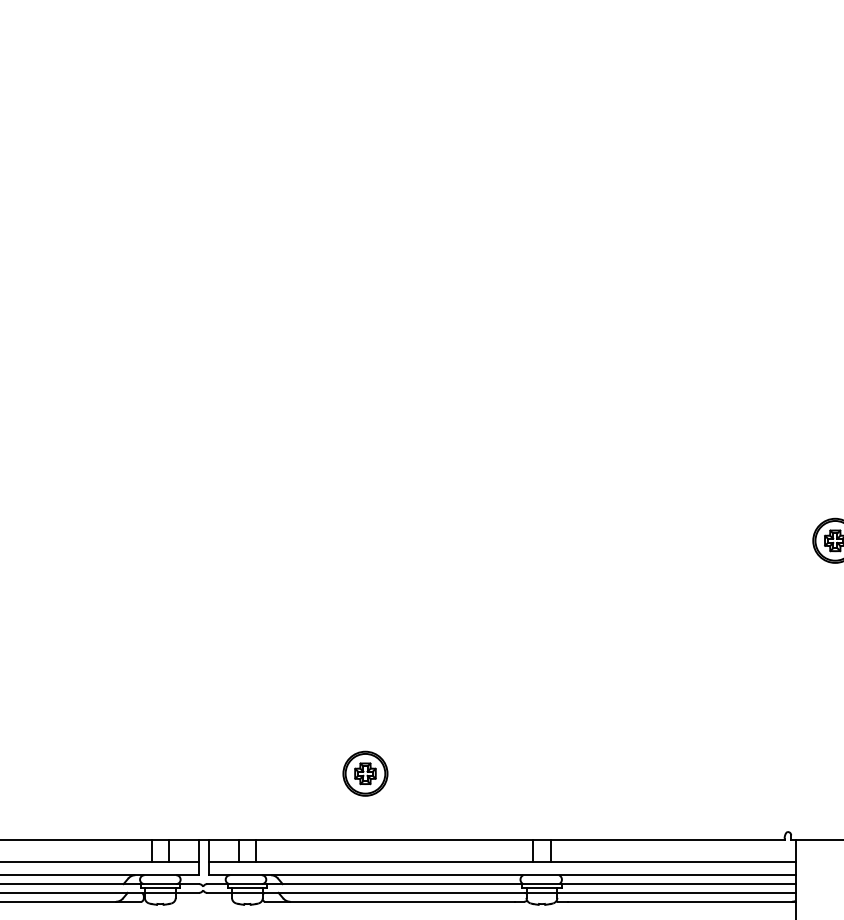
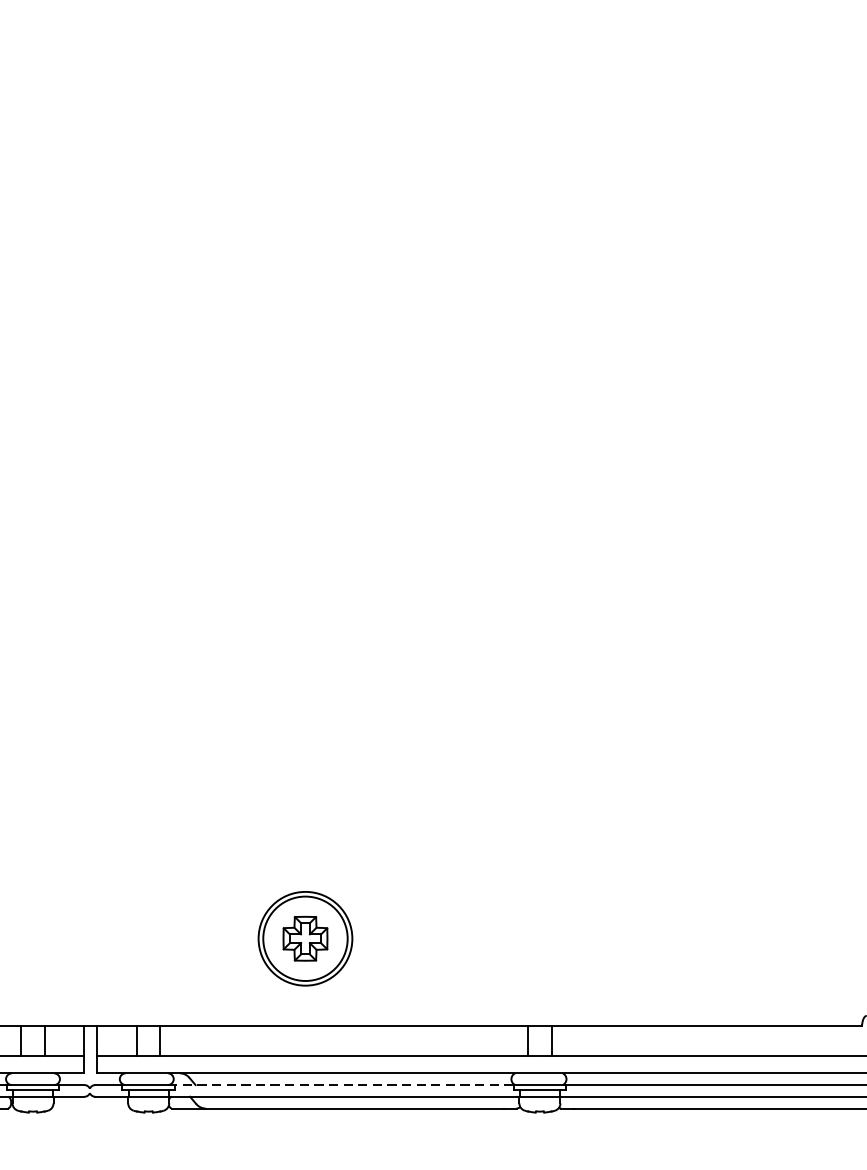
part: (365, 773) -> (305, 938), size x1.6
line: (394, 884) -> (344, 1085), solid -> dashed

